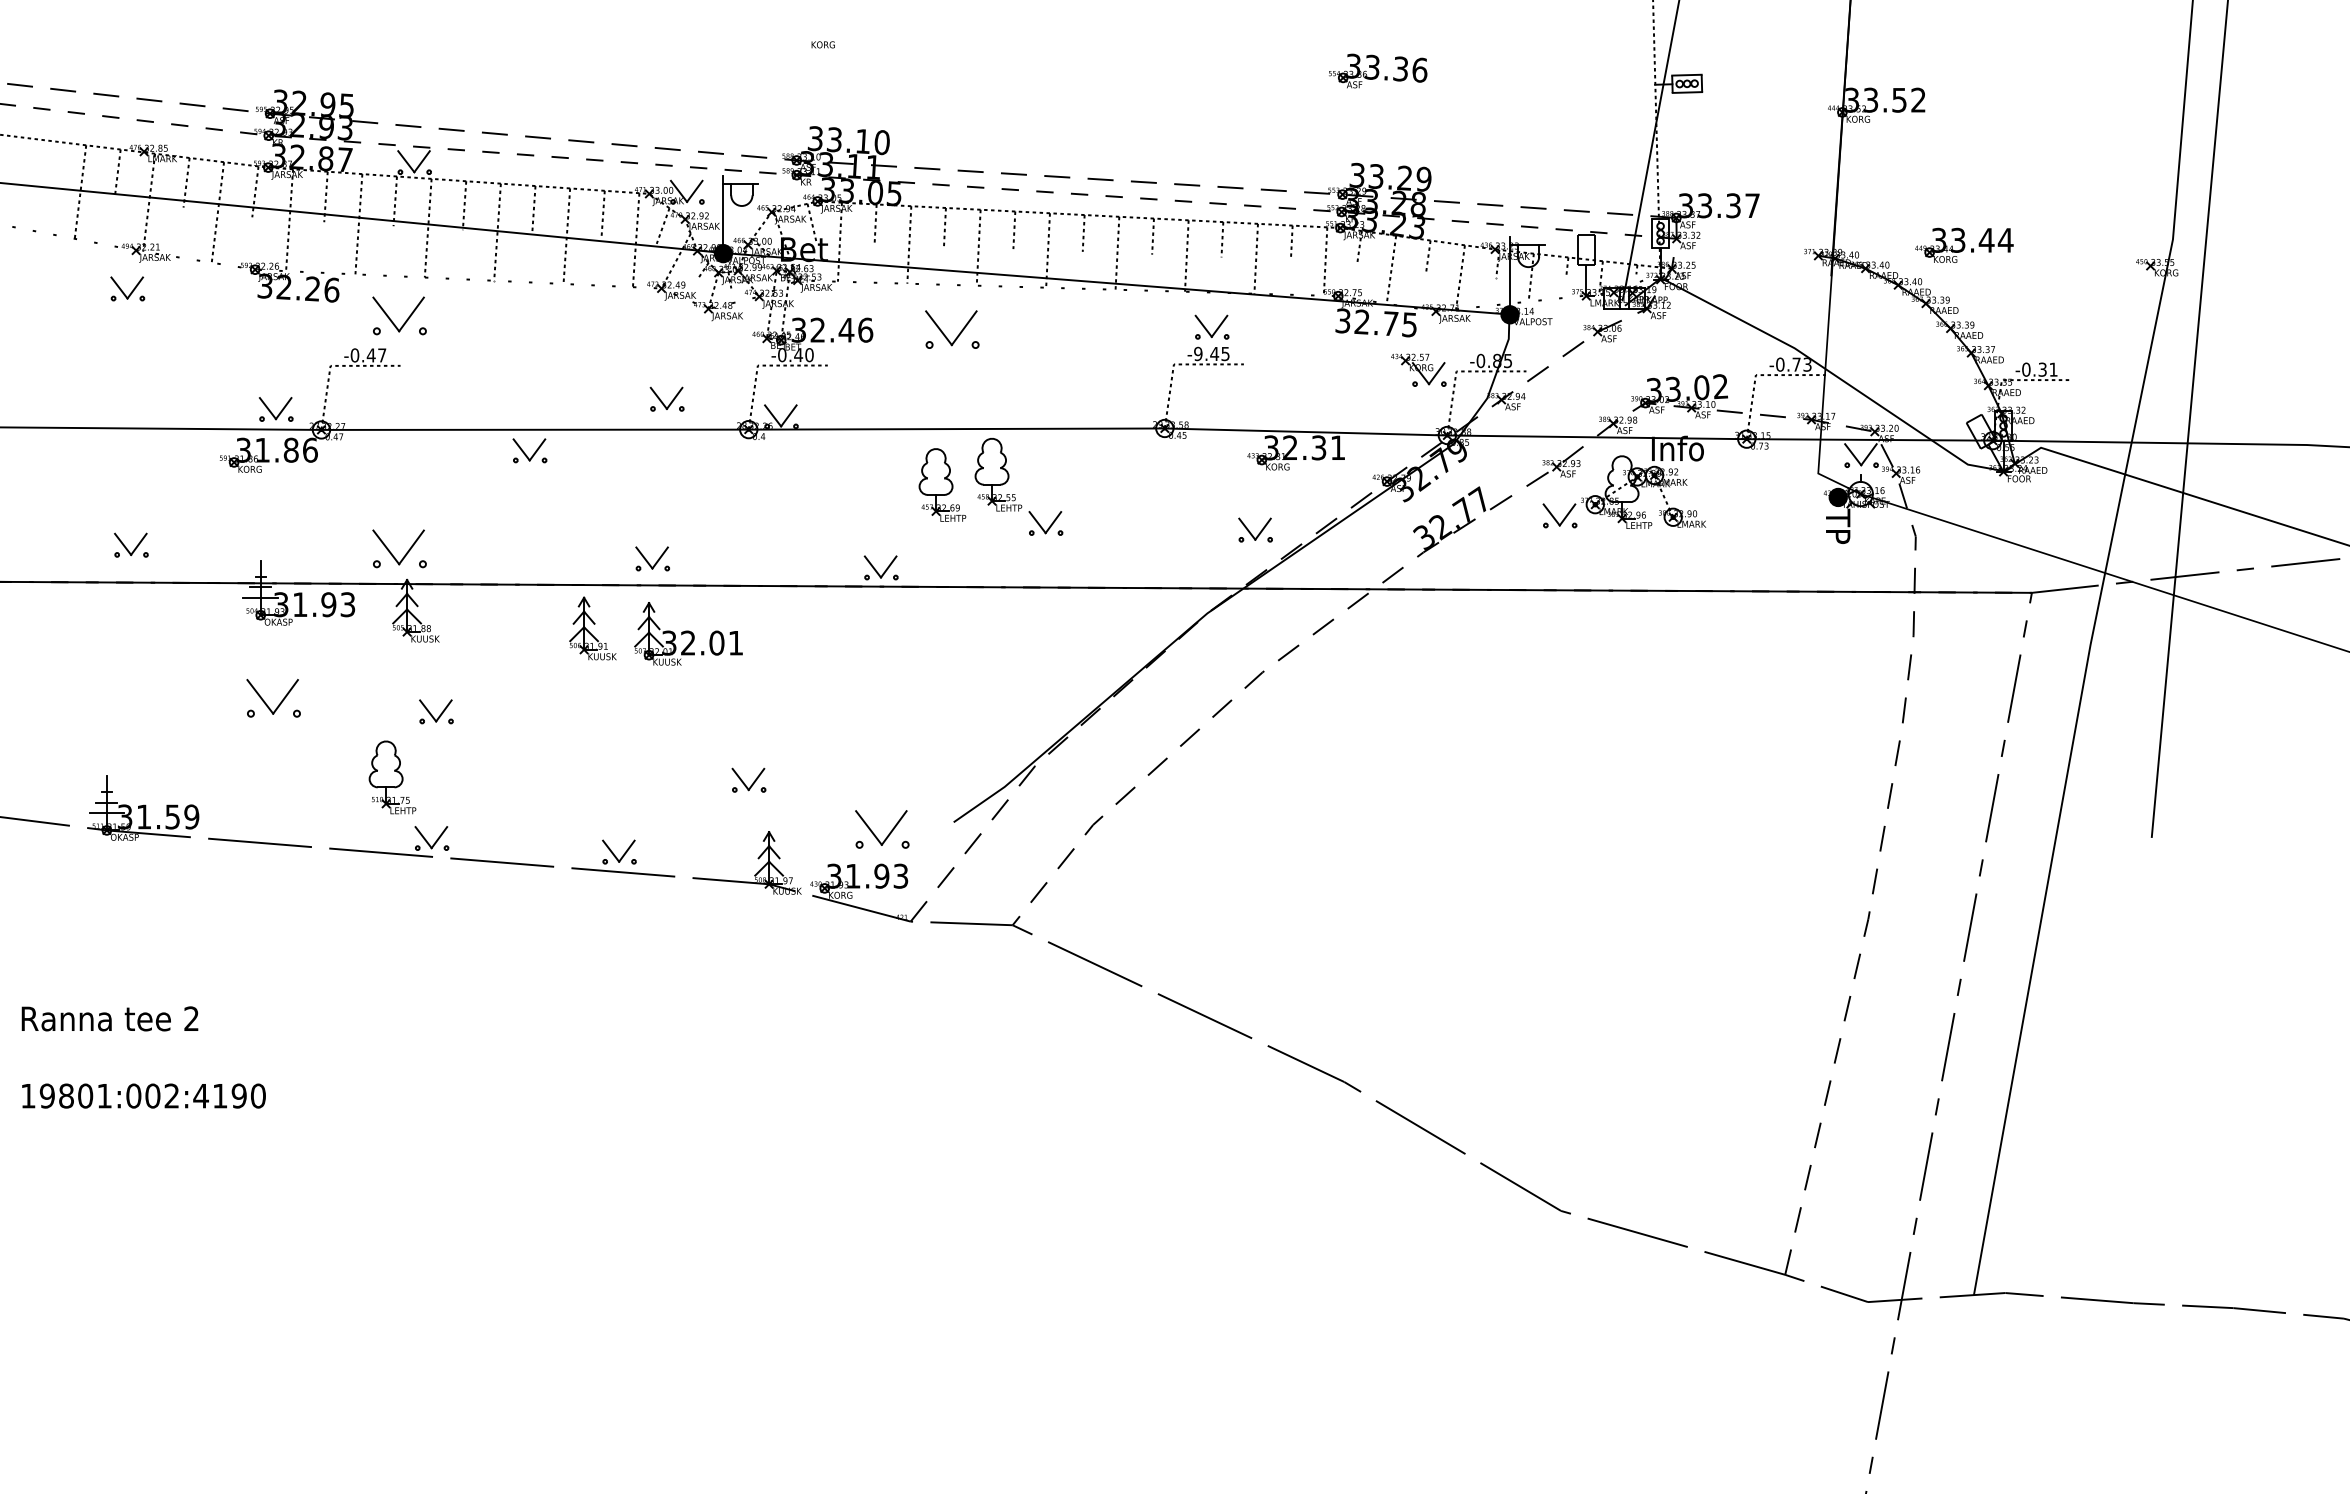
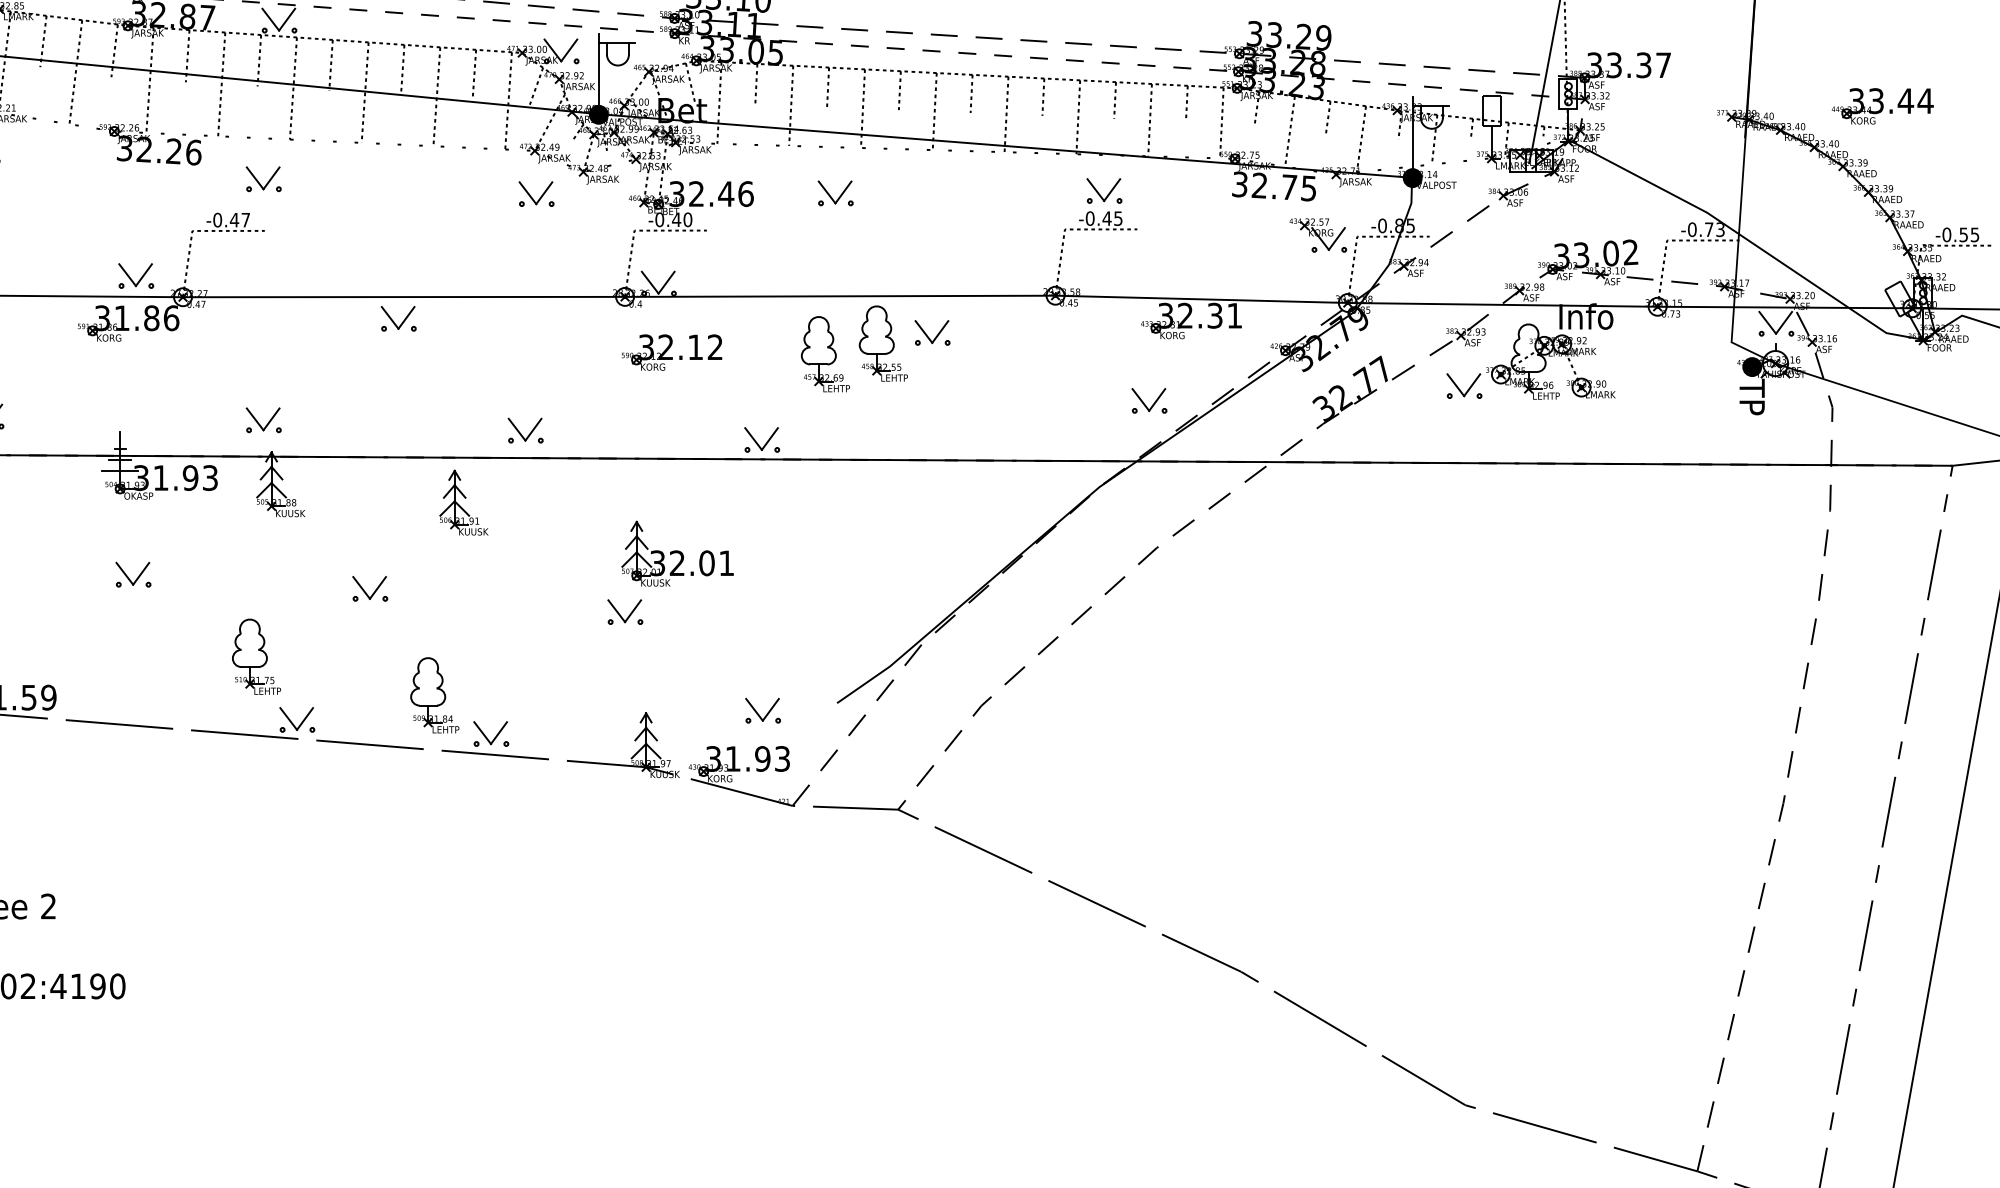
part: (399, 315) -> (263, 178), size x0.62
part: (952, 329) -> (835, 193), size x0.62
text: (1198, 354) -> (1090, 219), -9.45 -> -0.45
text: (2048, 369) -> (1969, 234), -0.31 -> -0.55
part: (666, 398) -> (535, 193), moved
part: (793, 482) -> (671, 351), added
part: (1045, 523) -> (932, 332), moved
part: (399, 548) -> (263, 419), size x0.62
part: (688, 633) -> (677, 553), moved
part: (273, 697) -> (133, 574), size x0.62
part: (436, 711) -> (370, 588), moved
part: (748, 779) -> (624, 611), moved
part: (564, 814) -> (434, 695), added
part: (881, 829) -> (762, 710), size x0.62

